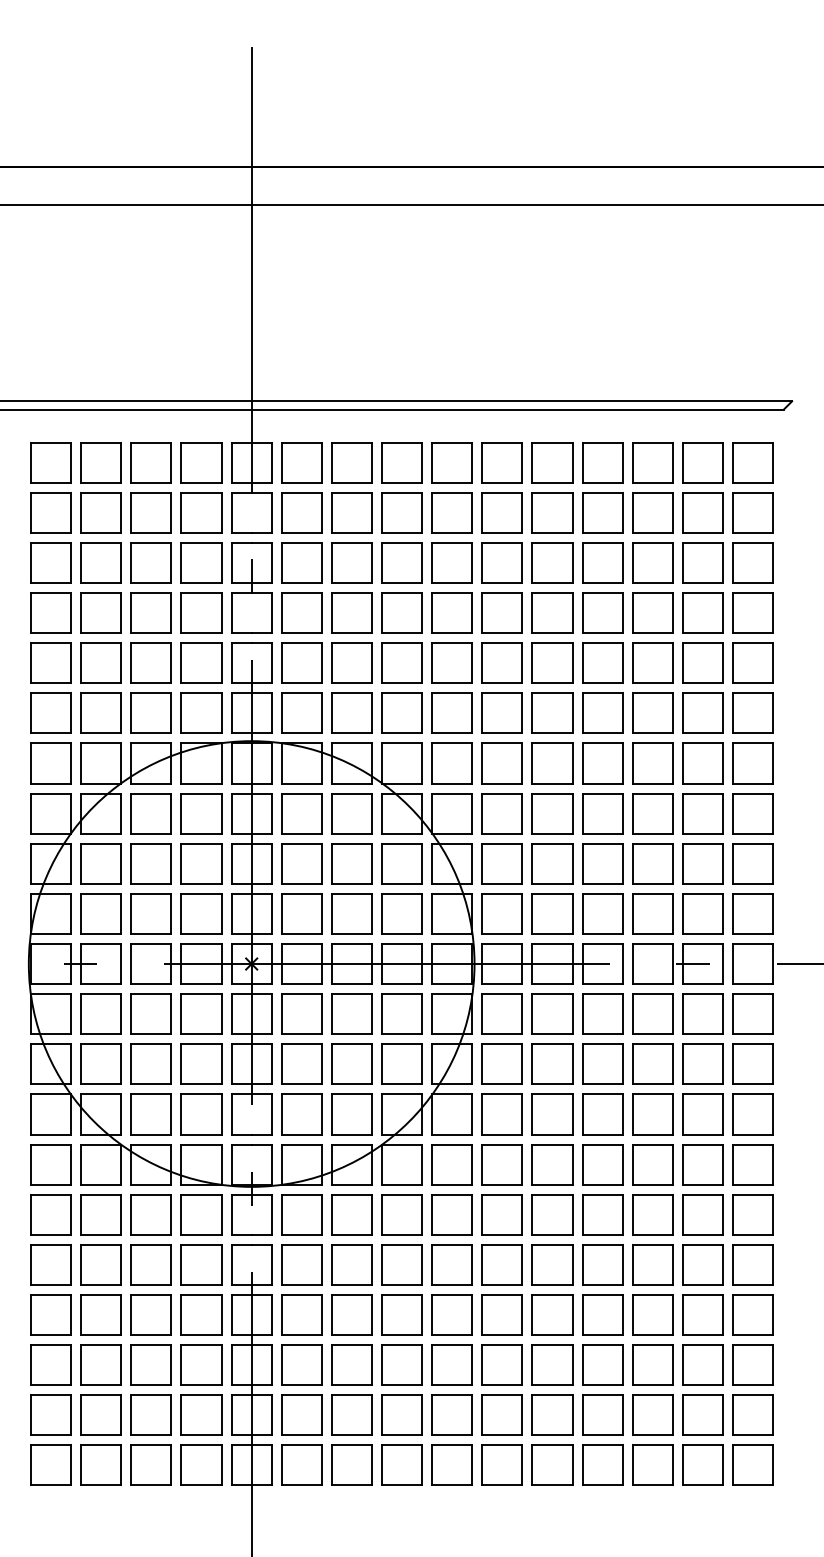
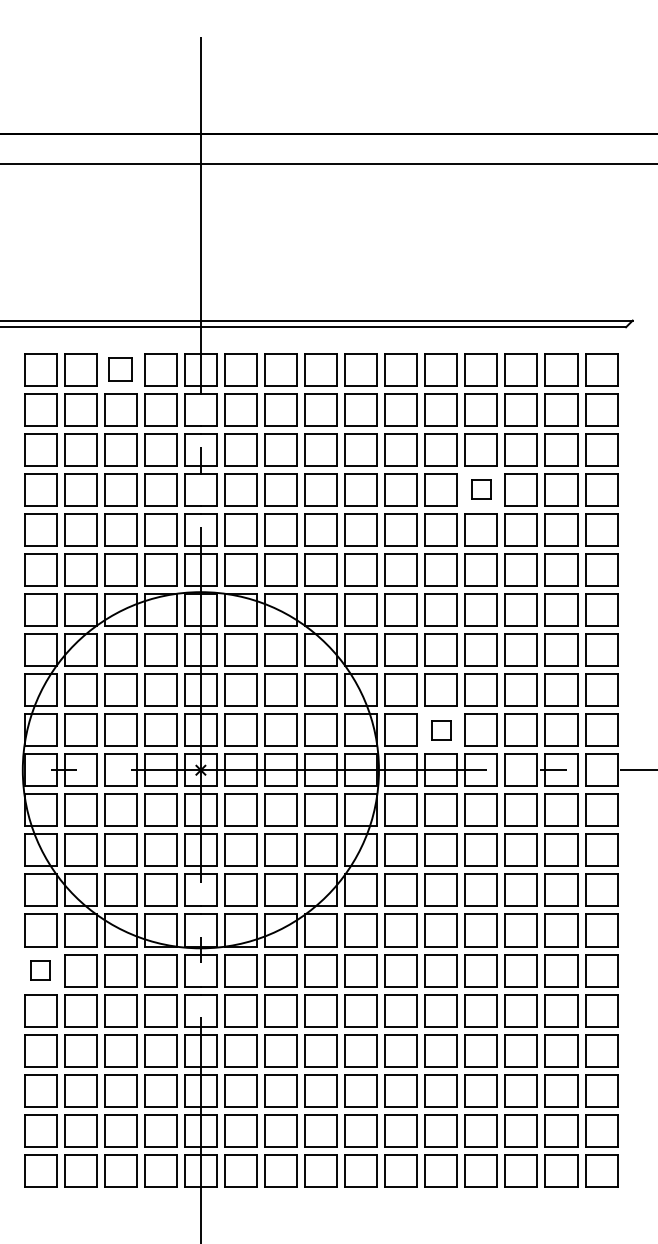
part: (150, 462) -> (120, 369), size x0.7
part: (602, 612) -> (481, 489), size x0.6
part: (552, 913) -> (441, 729), size x0.6
part: (50, 1214) -> (40, 970), size x0.6

